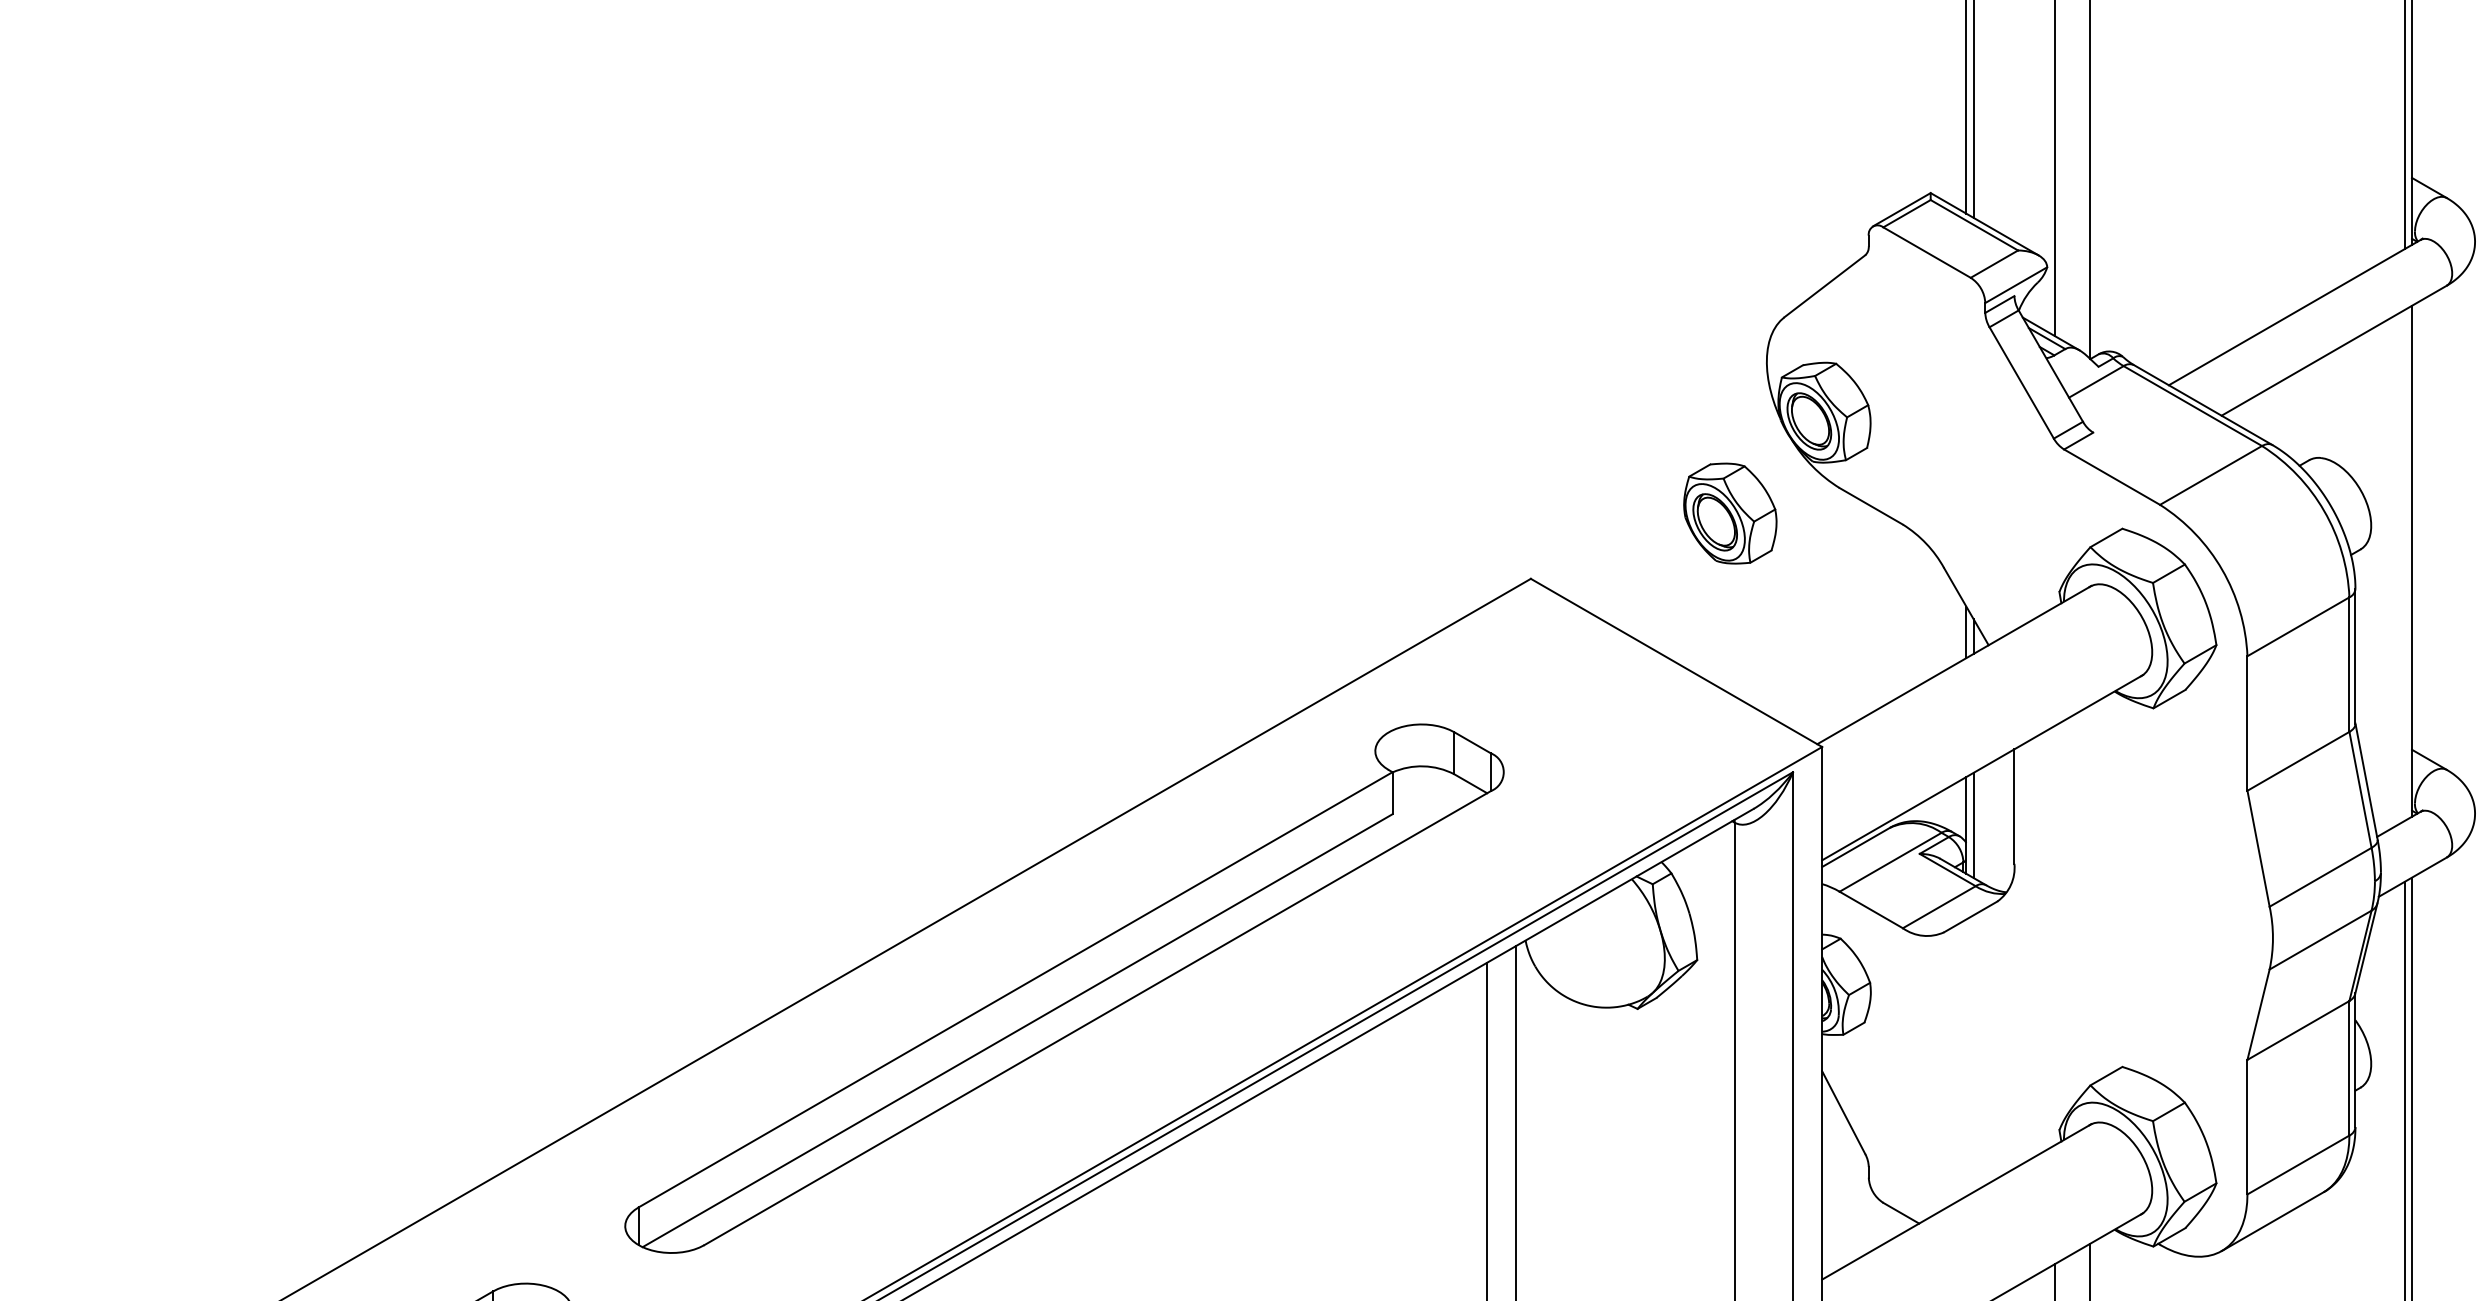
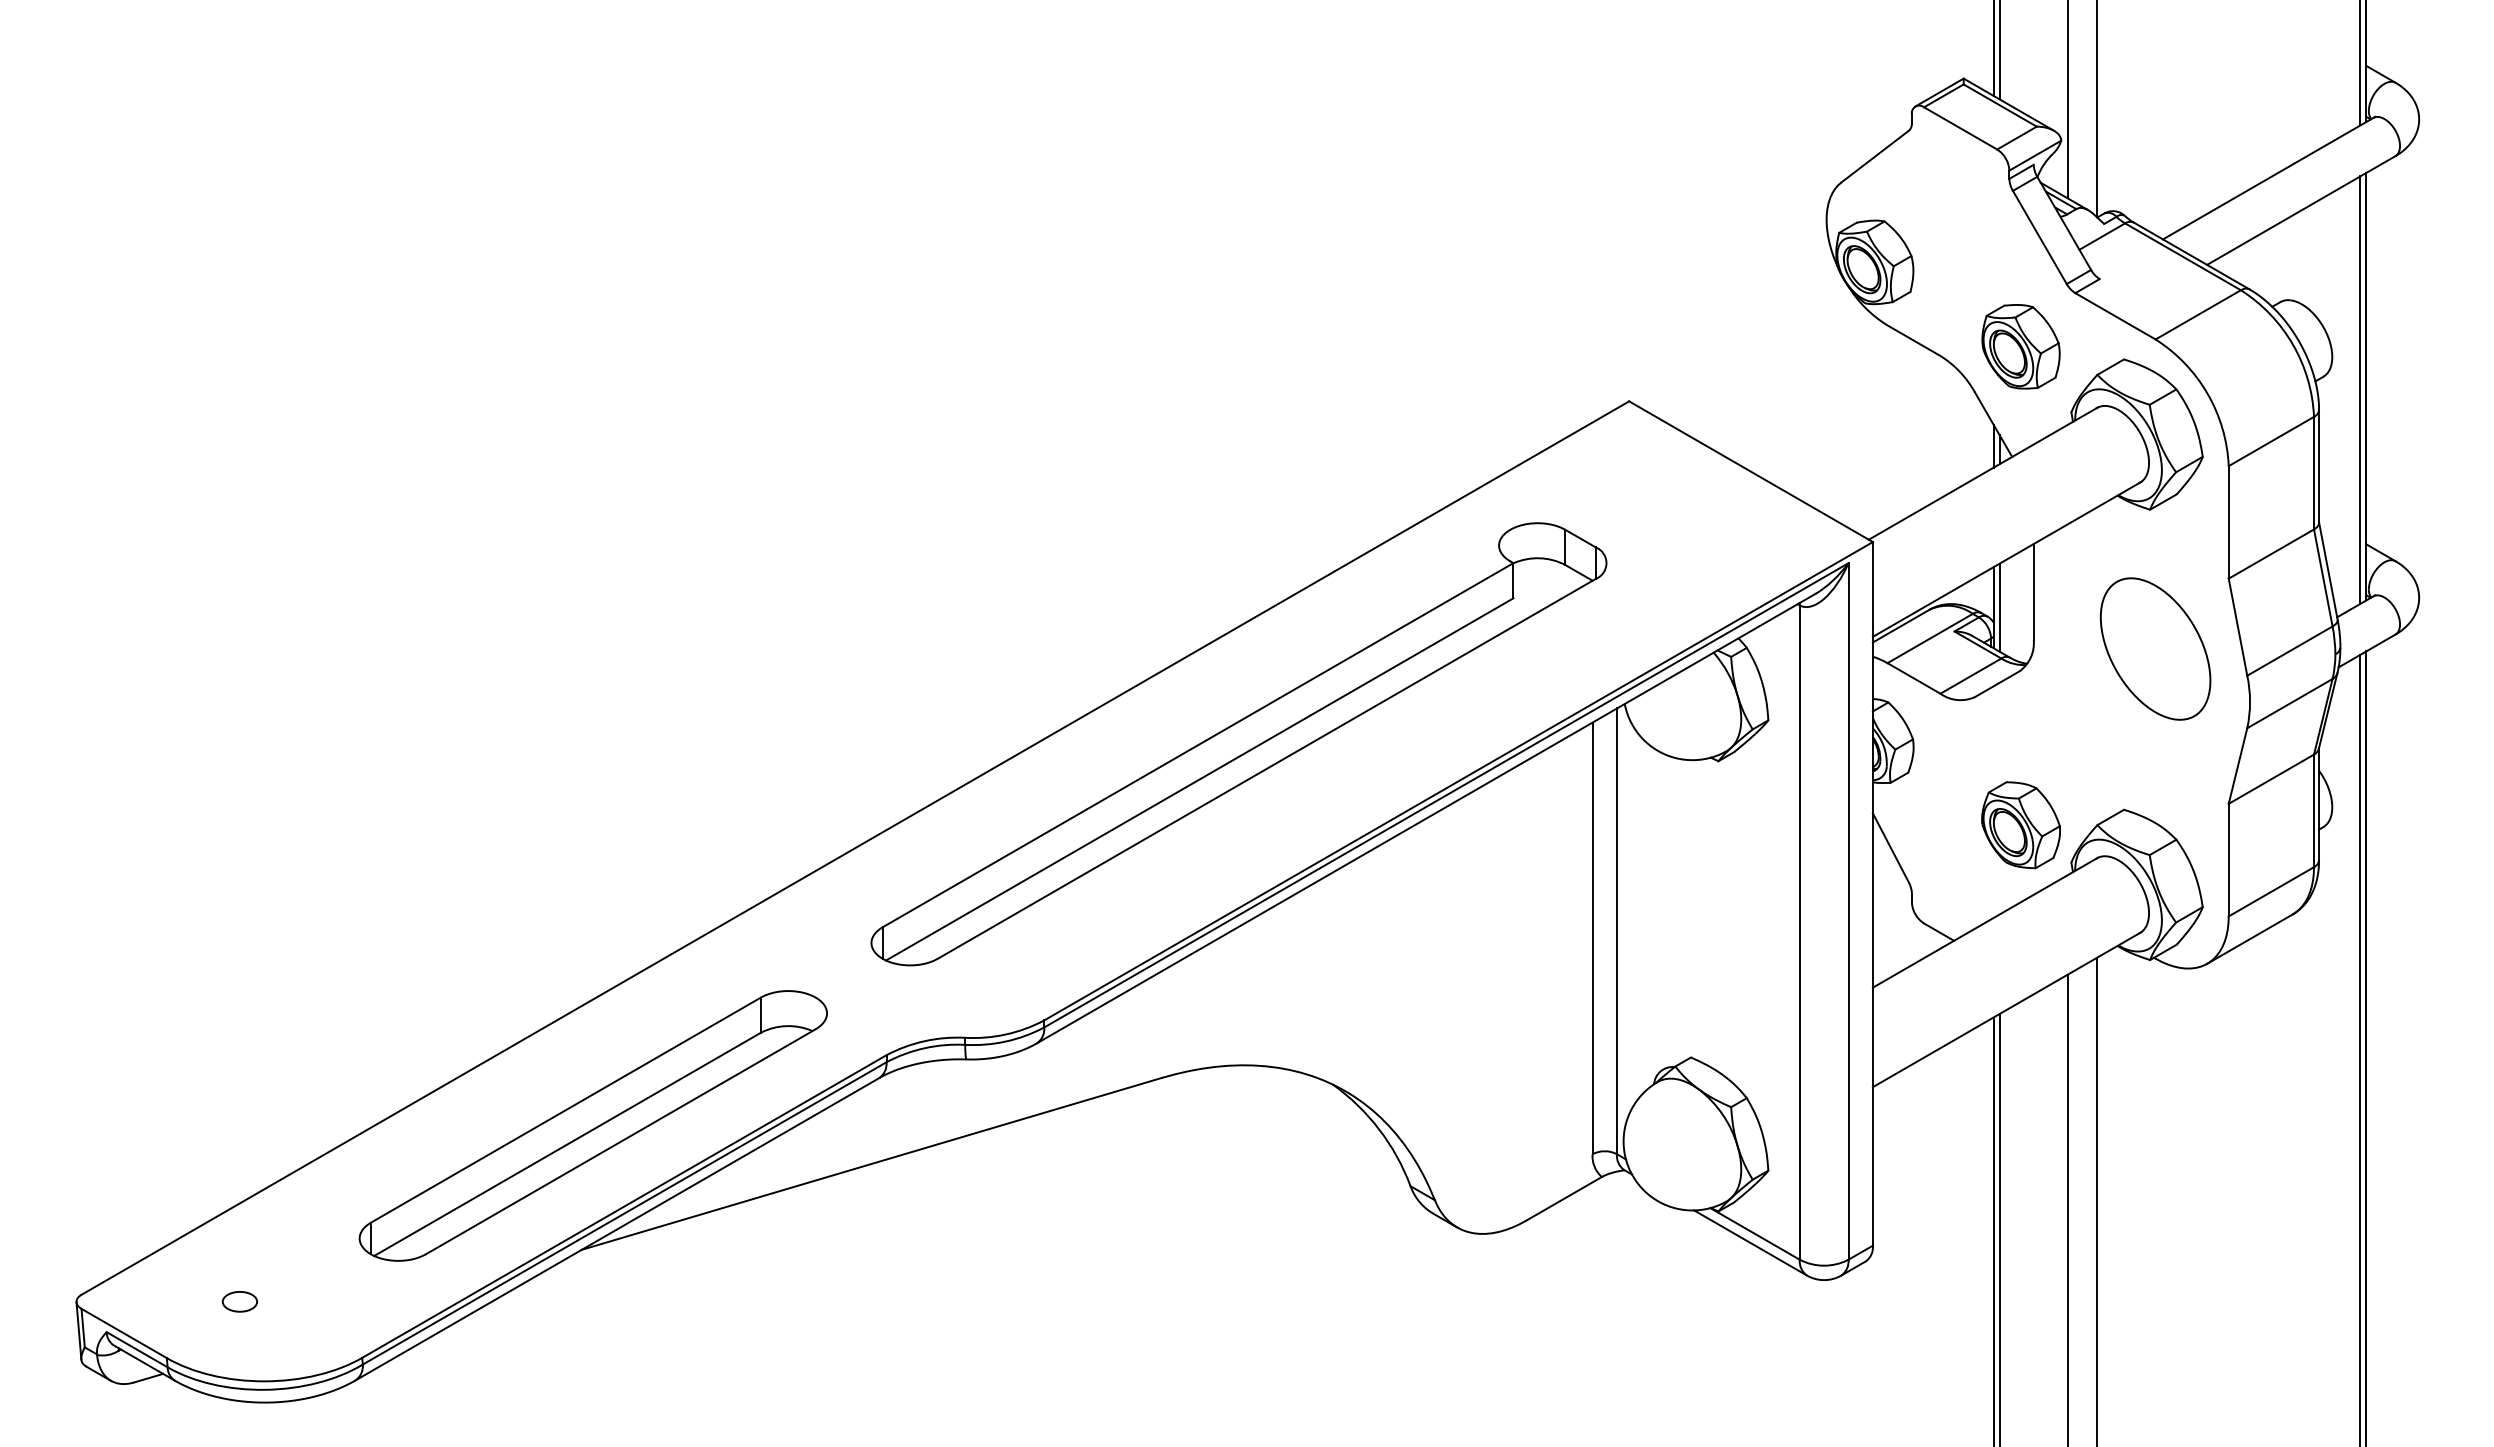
part: (1729, 513) -> (2020, 346), moved
line: (2404, 564) -> (2360, 389), added
part: (2159, 874) -> (2155, 648), added
part: (1998, 1085) -> (2020, 825), added

